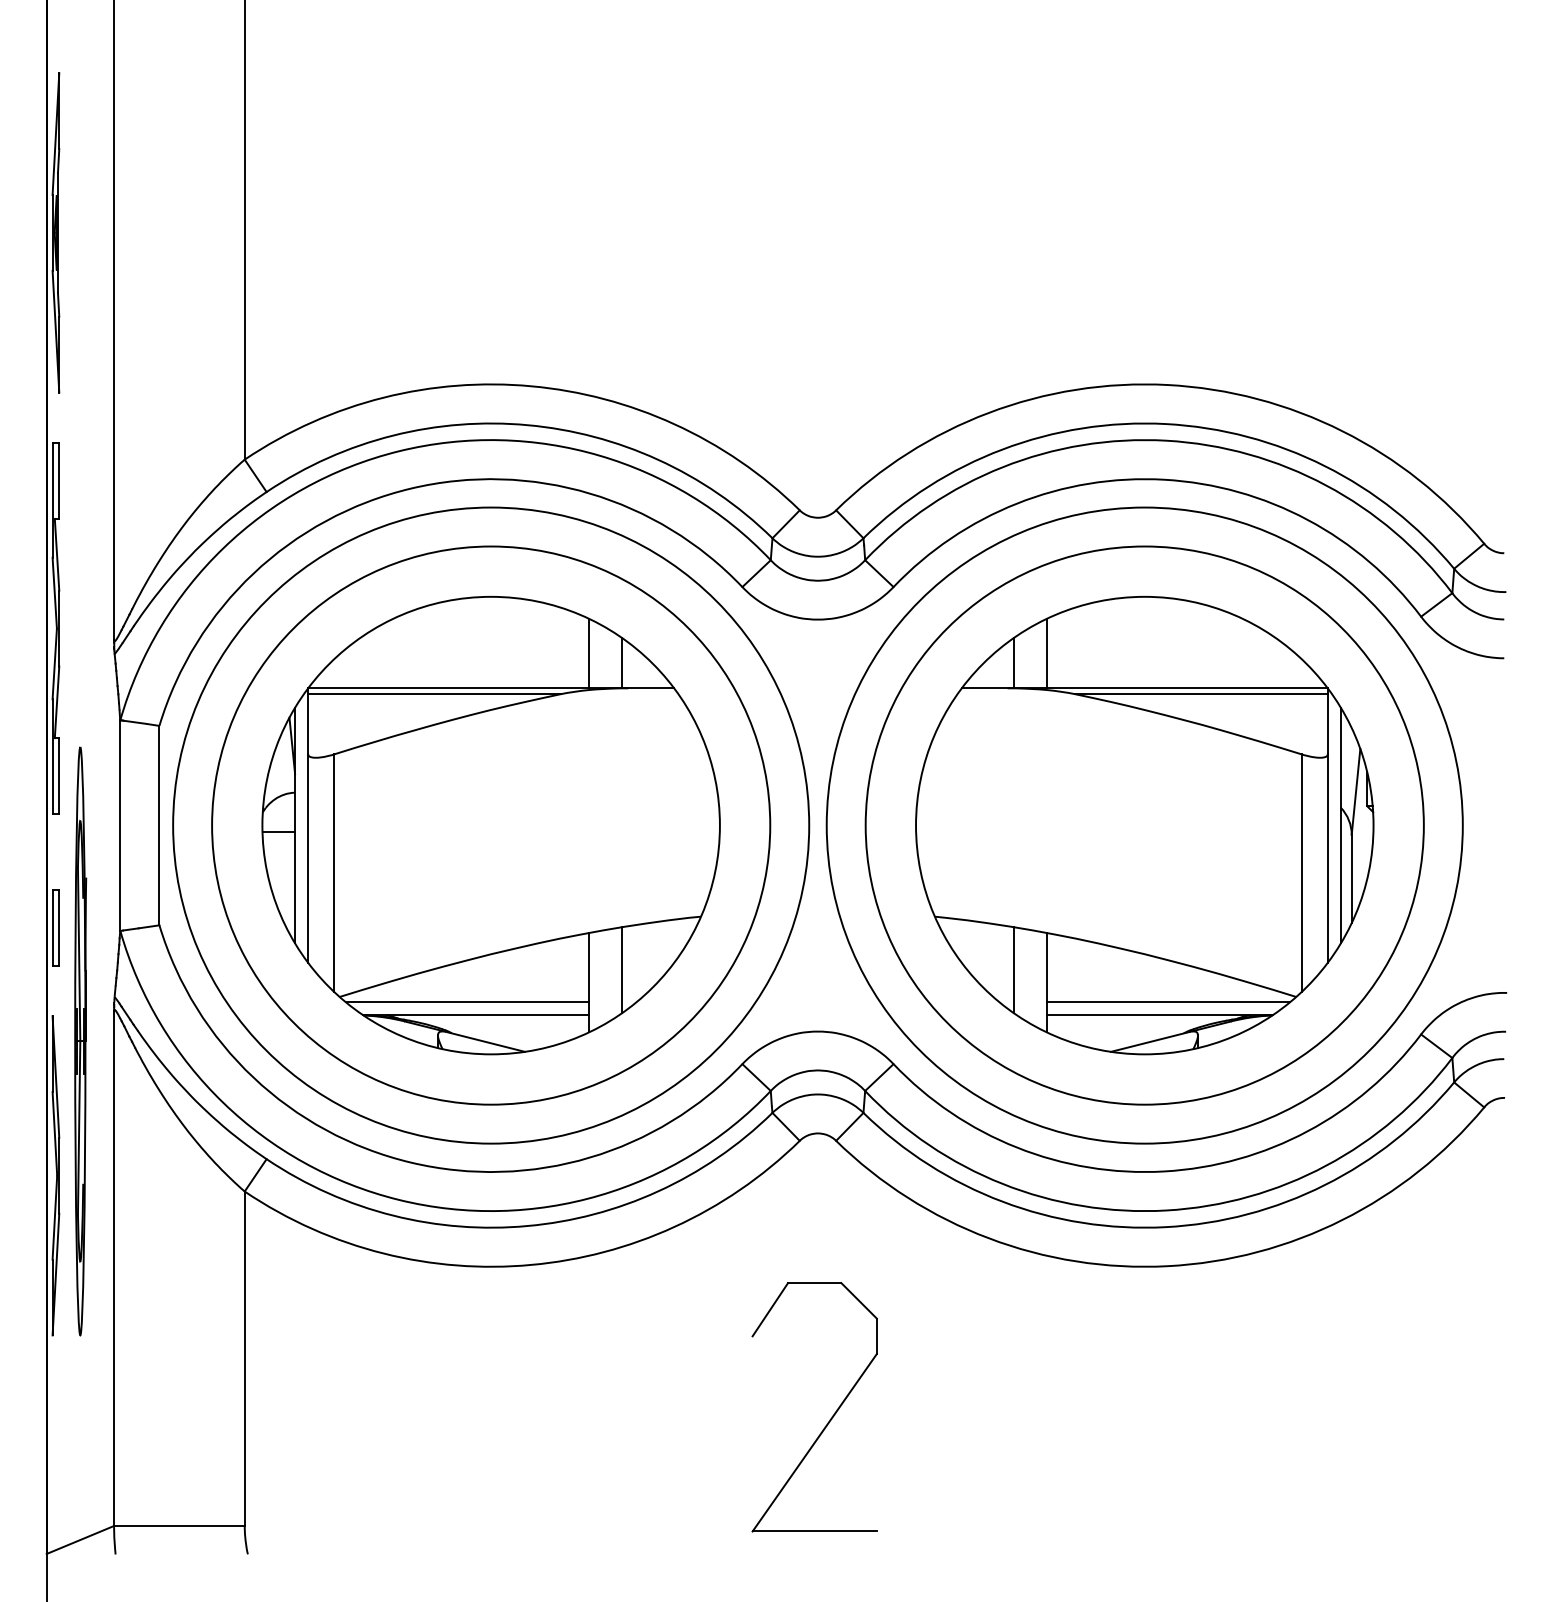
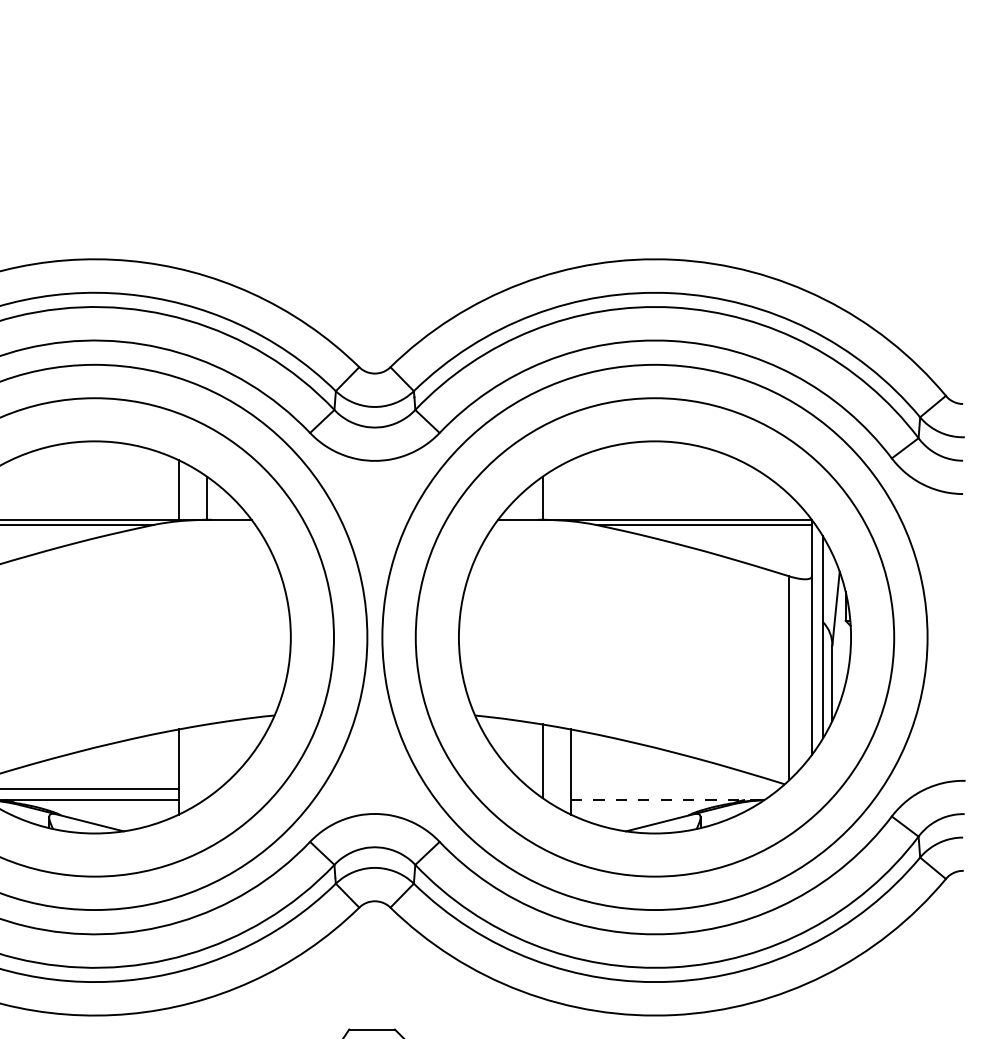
line: (1046, 653) -> (570, 489), removed
line: (621, 970) -> (206, 761), removed
line: (1168, 1002) -> (675, 789), removed
line: (1160, 1015) -> (668, 800), solid -> dashed

